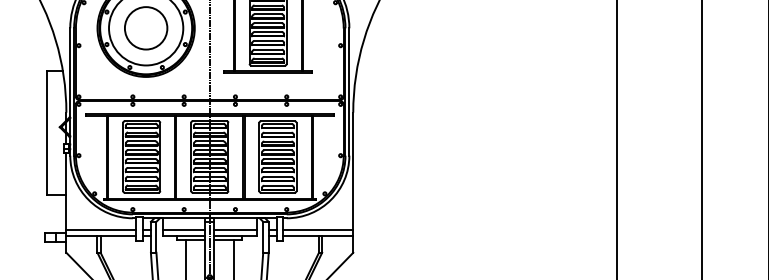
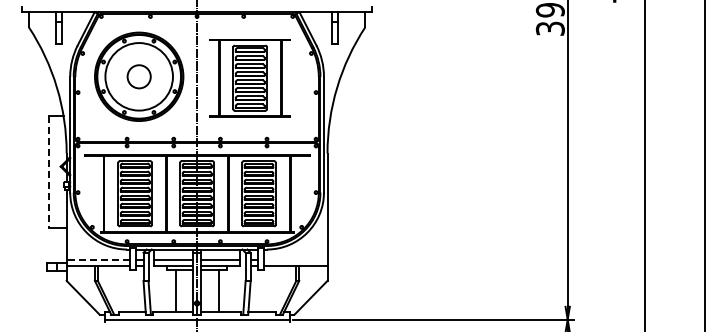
circle: (145, 27) -> (138, 76), size x0.6
line: (46, 133) -> (48, 172), solid -> dashed
line: (101, 229) -> (98, 259), solid -> dashed
line: (318, 229) -> (295, 259), removed

